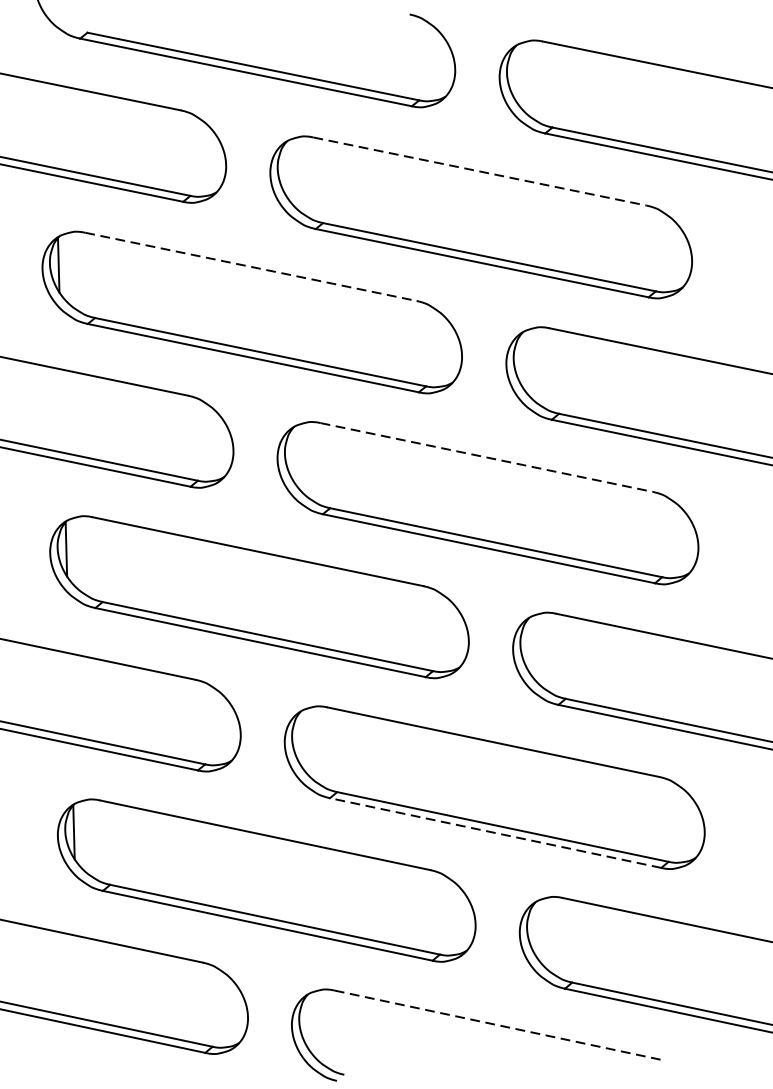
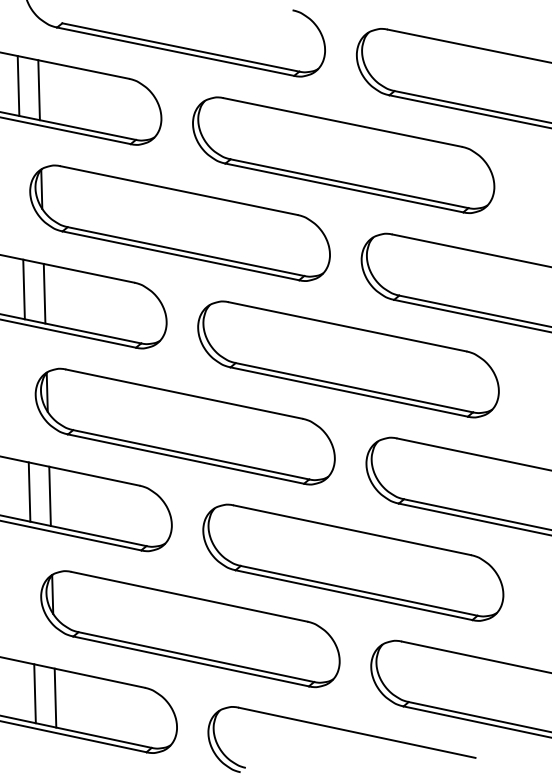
line: (26, 119) -> (18, 85), added
line: (54, 126) -> (38, 90), added
line: (480, 171) -> (343, 122), dashed -> solid
line: (251, 266) -> (179, 190), dashed -> solid
line: (33, 405) -> (23, 289), added
line: (62, 410) -> (44, 293), added
line: (487, 457) -> (348, 326), dashed -> solid
line: (41, 687) -> (29, 491), added
line: (69, 693) -> (49, 495), added
line: (496, 833) -> (354, 595), dashed -> solid
line: (48, 970) -> (34, 693), added
line: (77, 976) -> (55, 697), added
line: (500, 1025) -> (357, 732), dashed -> solid

